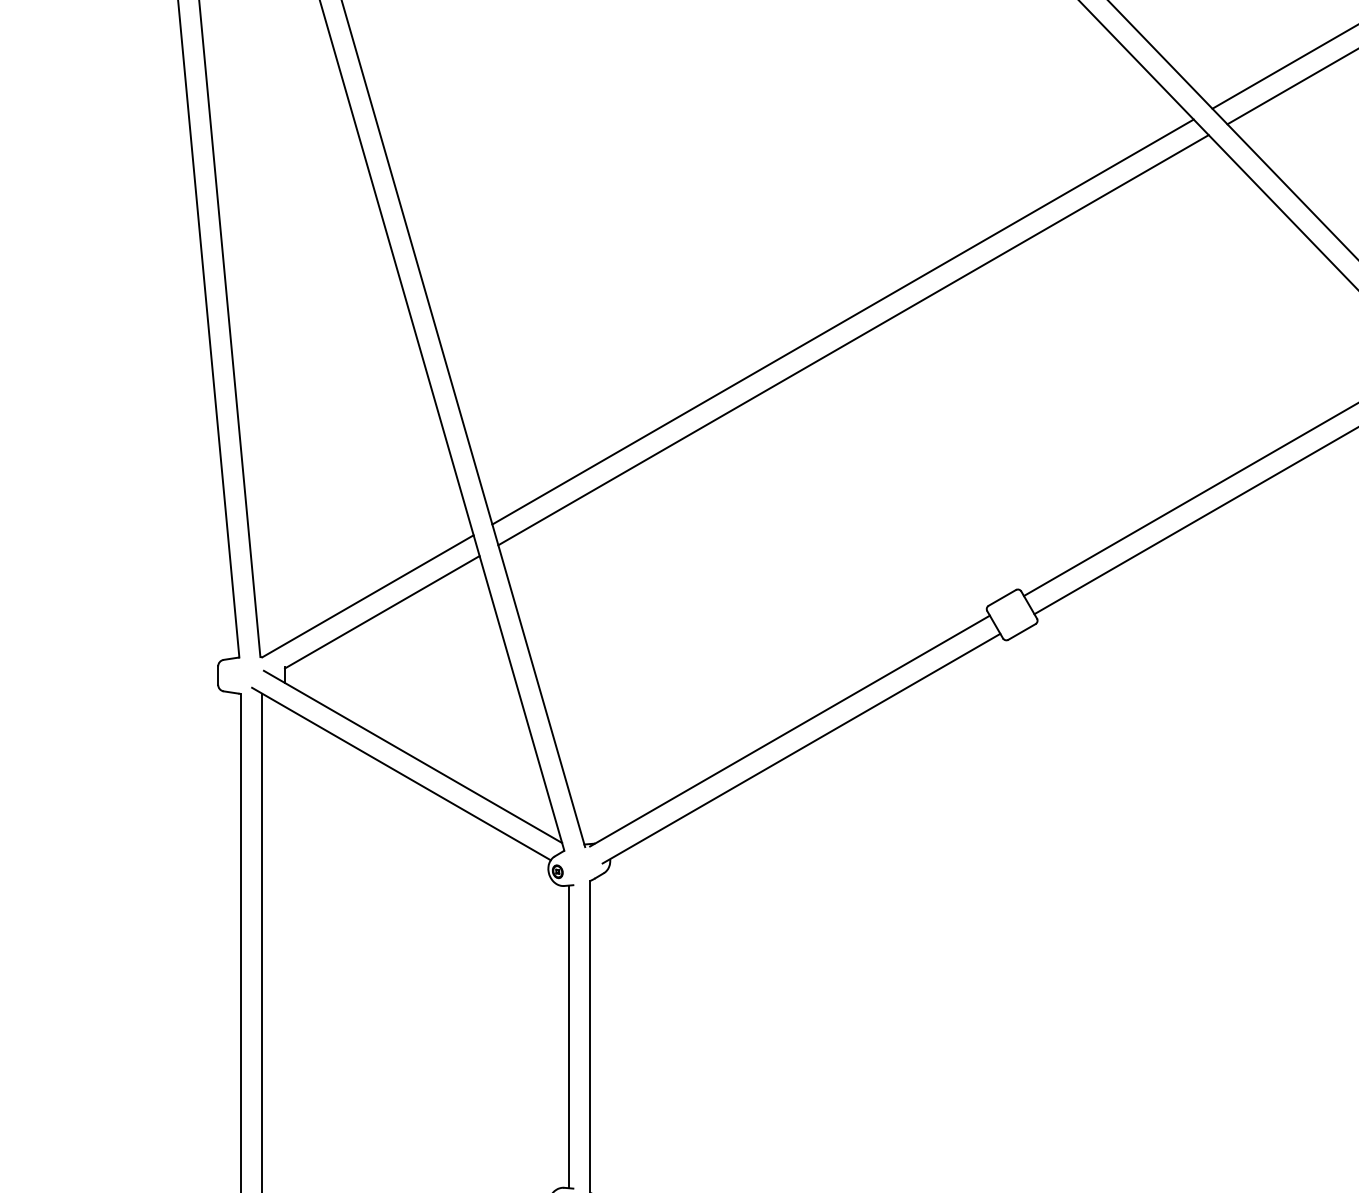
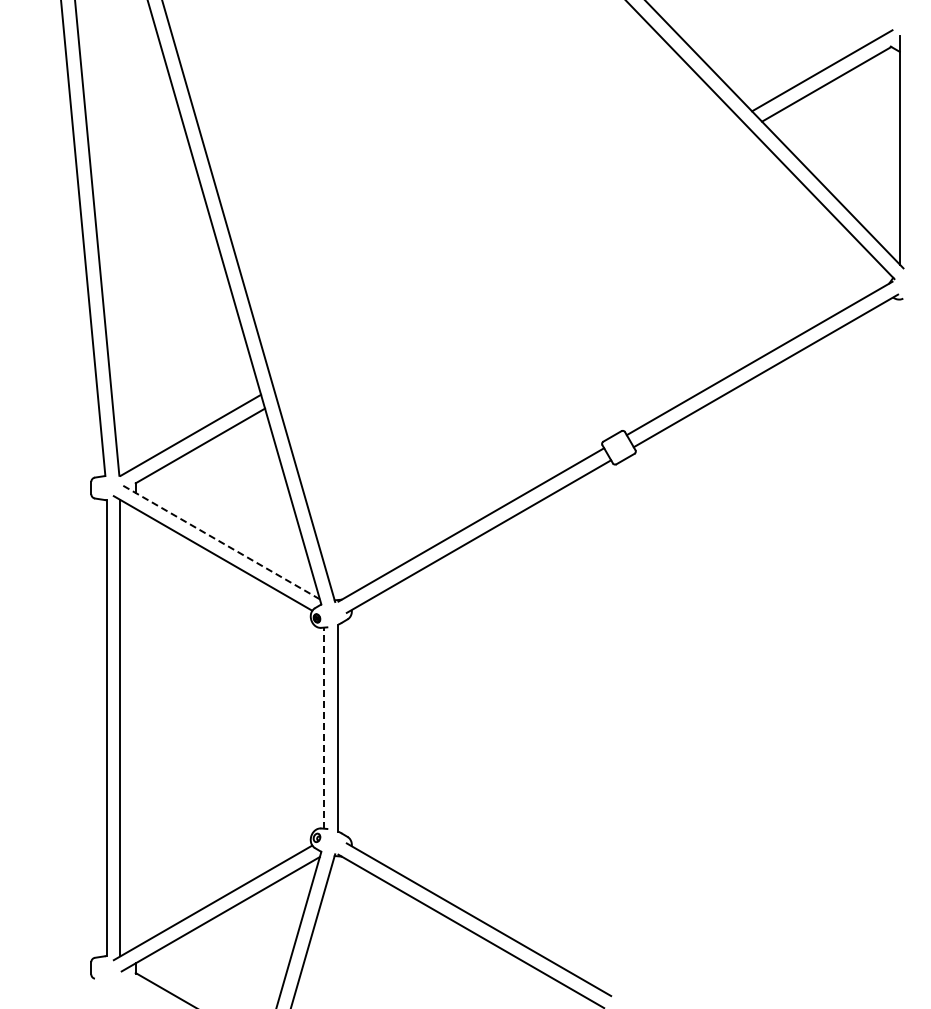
line: (842, 321) -> (506, 252), removed
line: (853, 339) -> (513, 264), removed
line: (412, 756) -> (220, 541), solid -> dashed
line: (569, 1037) -> (324, 728), solid -> dashed

